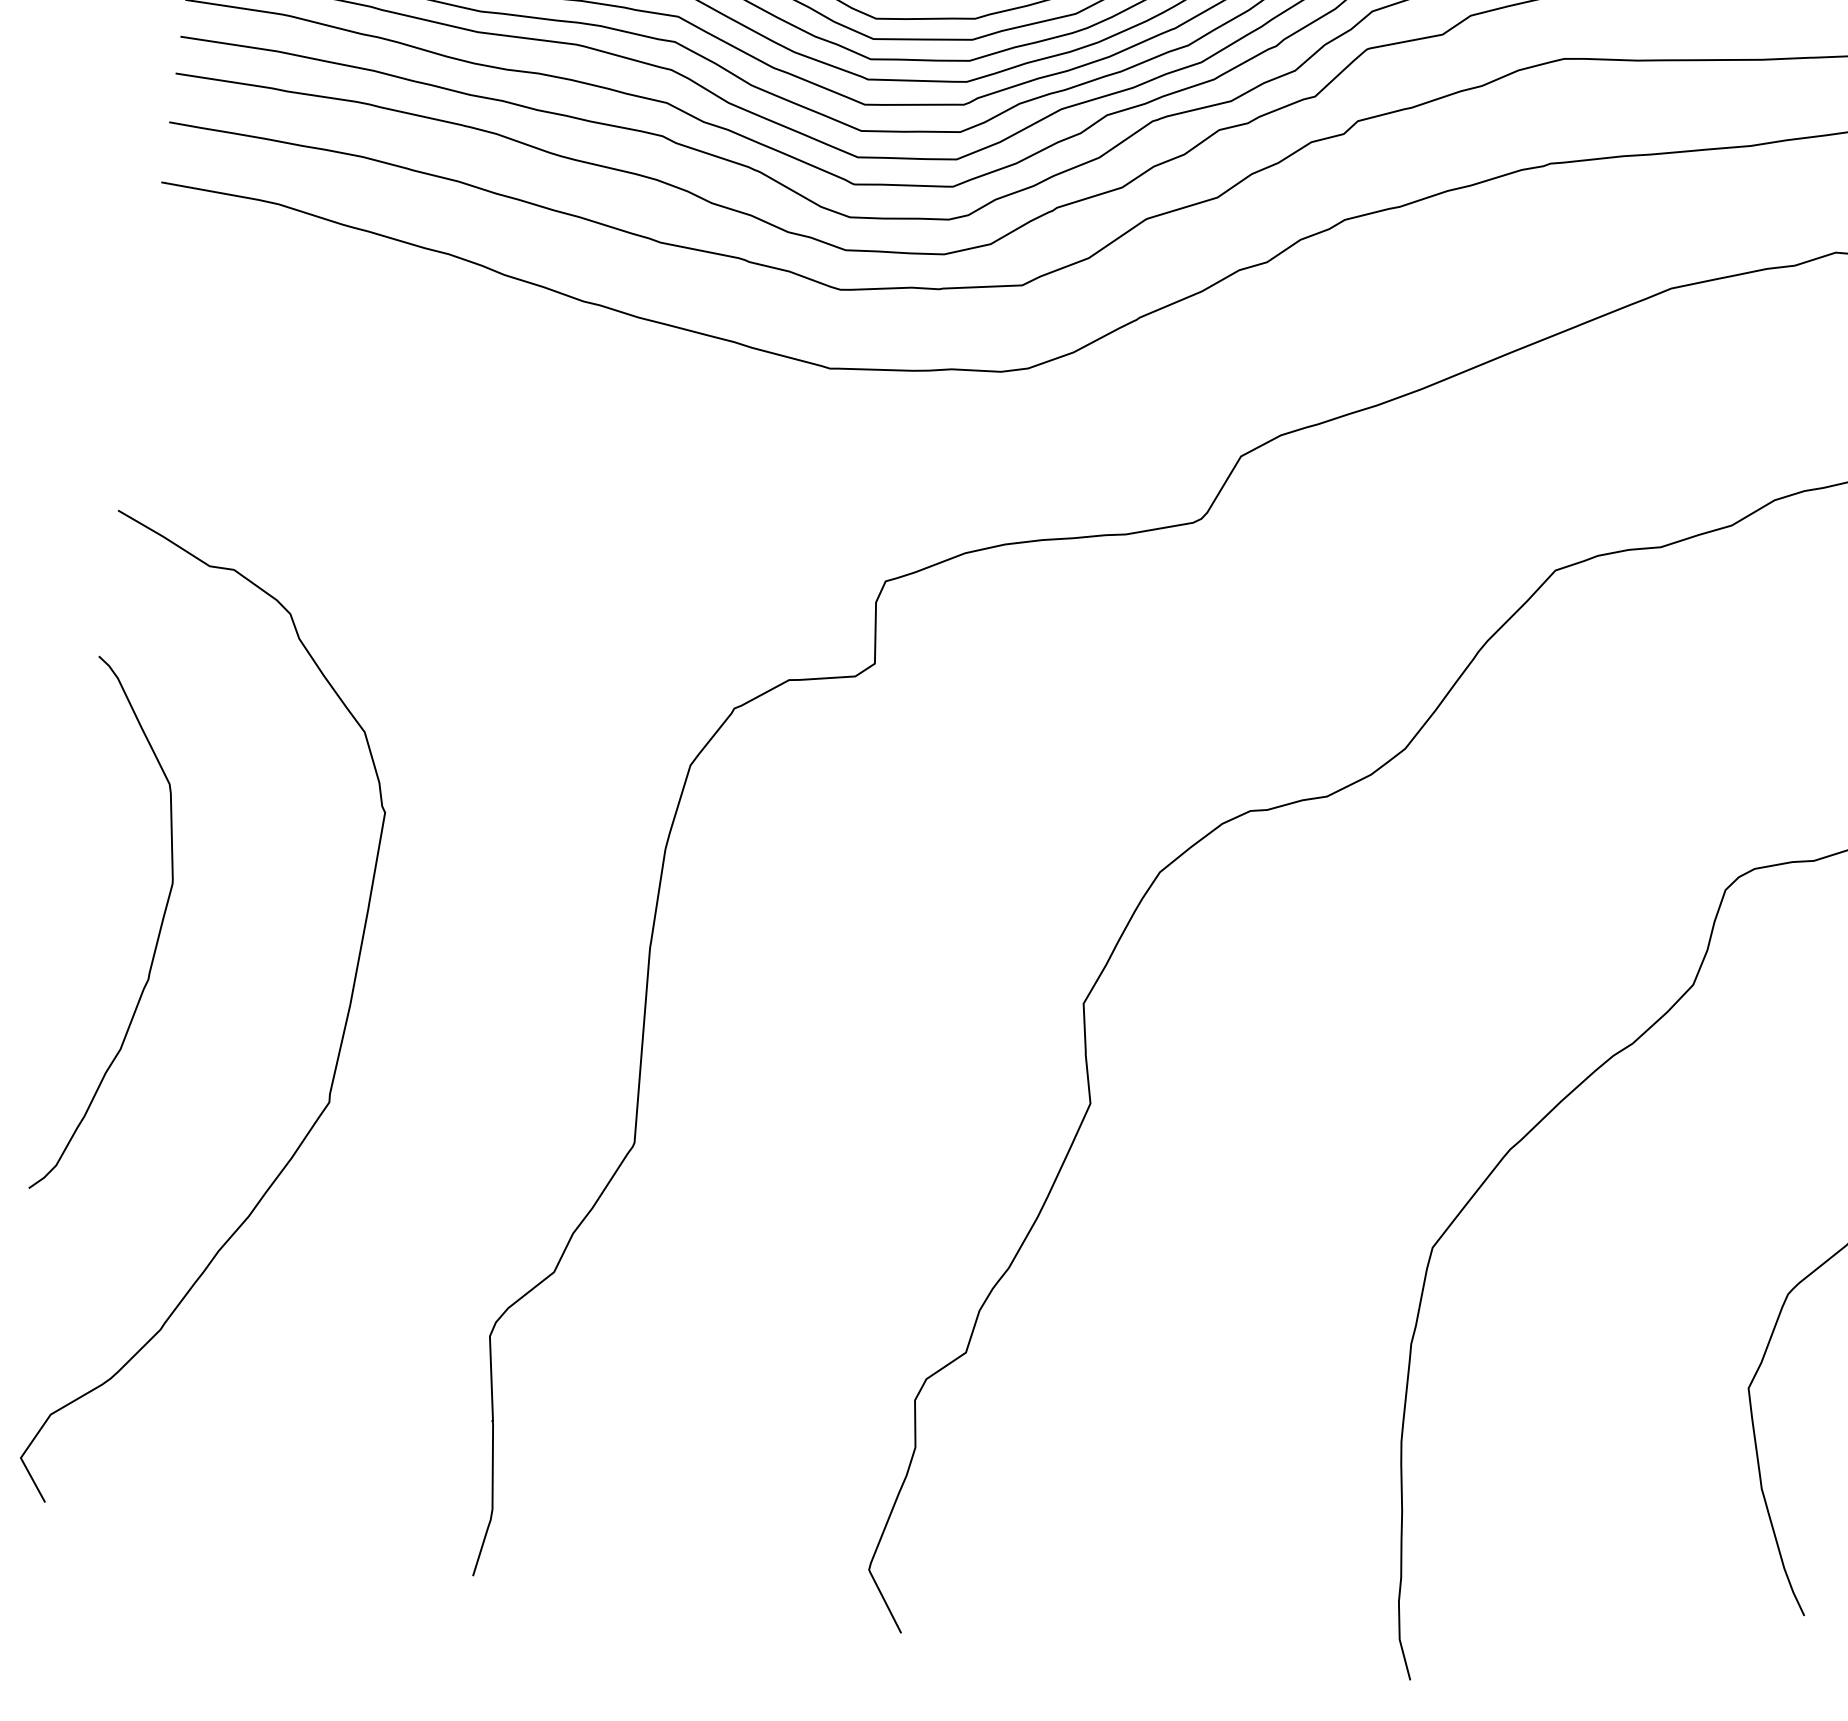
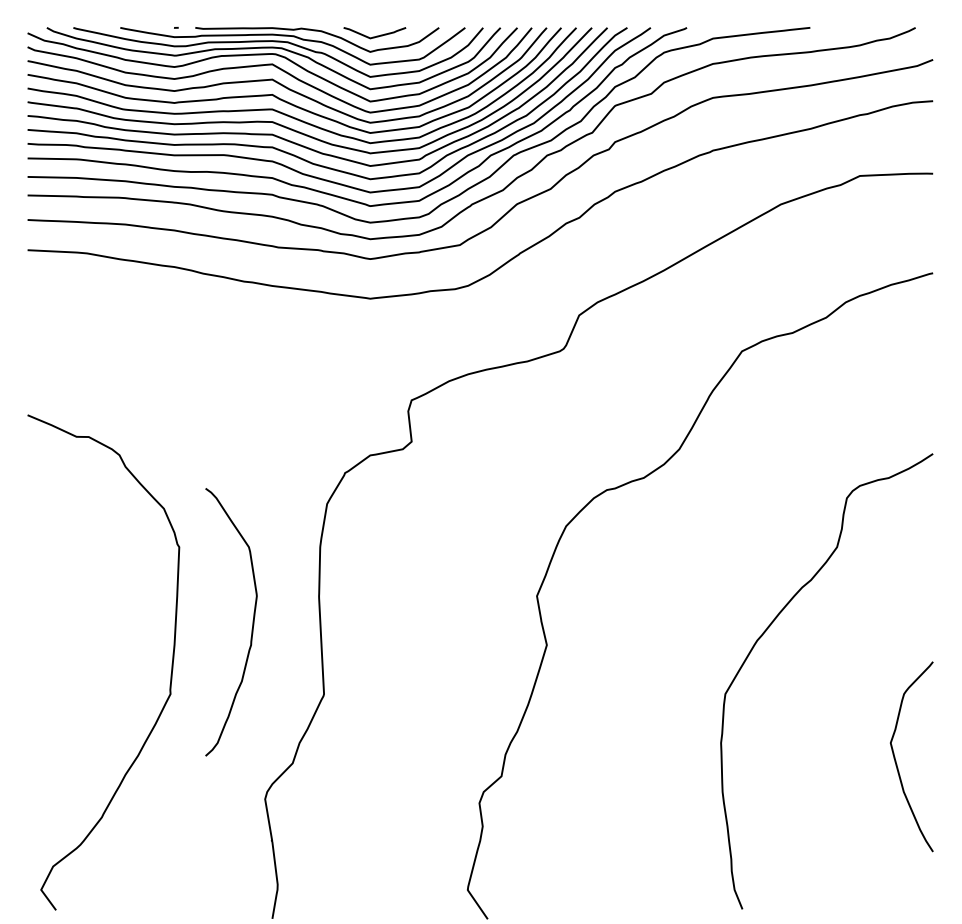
curve: (157, 934) -> (252, 622), moved

